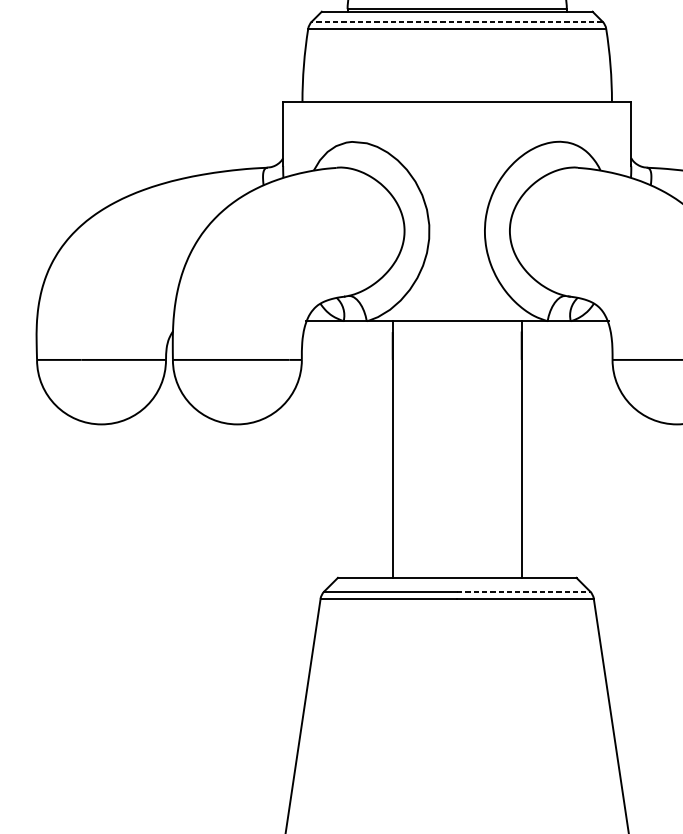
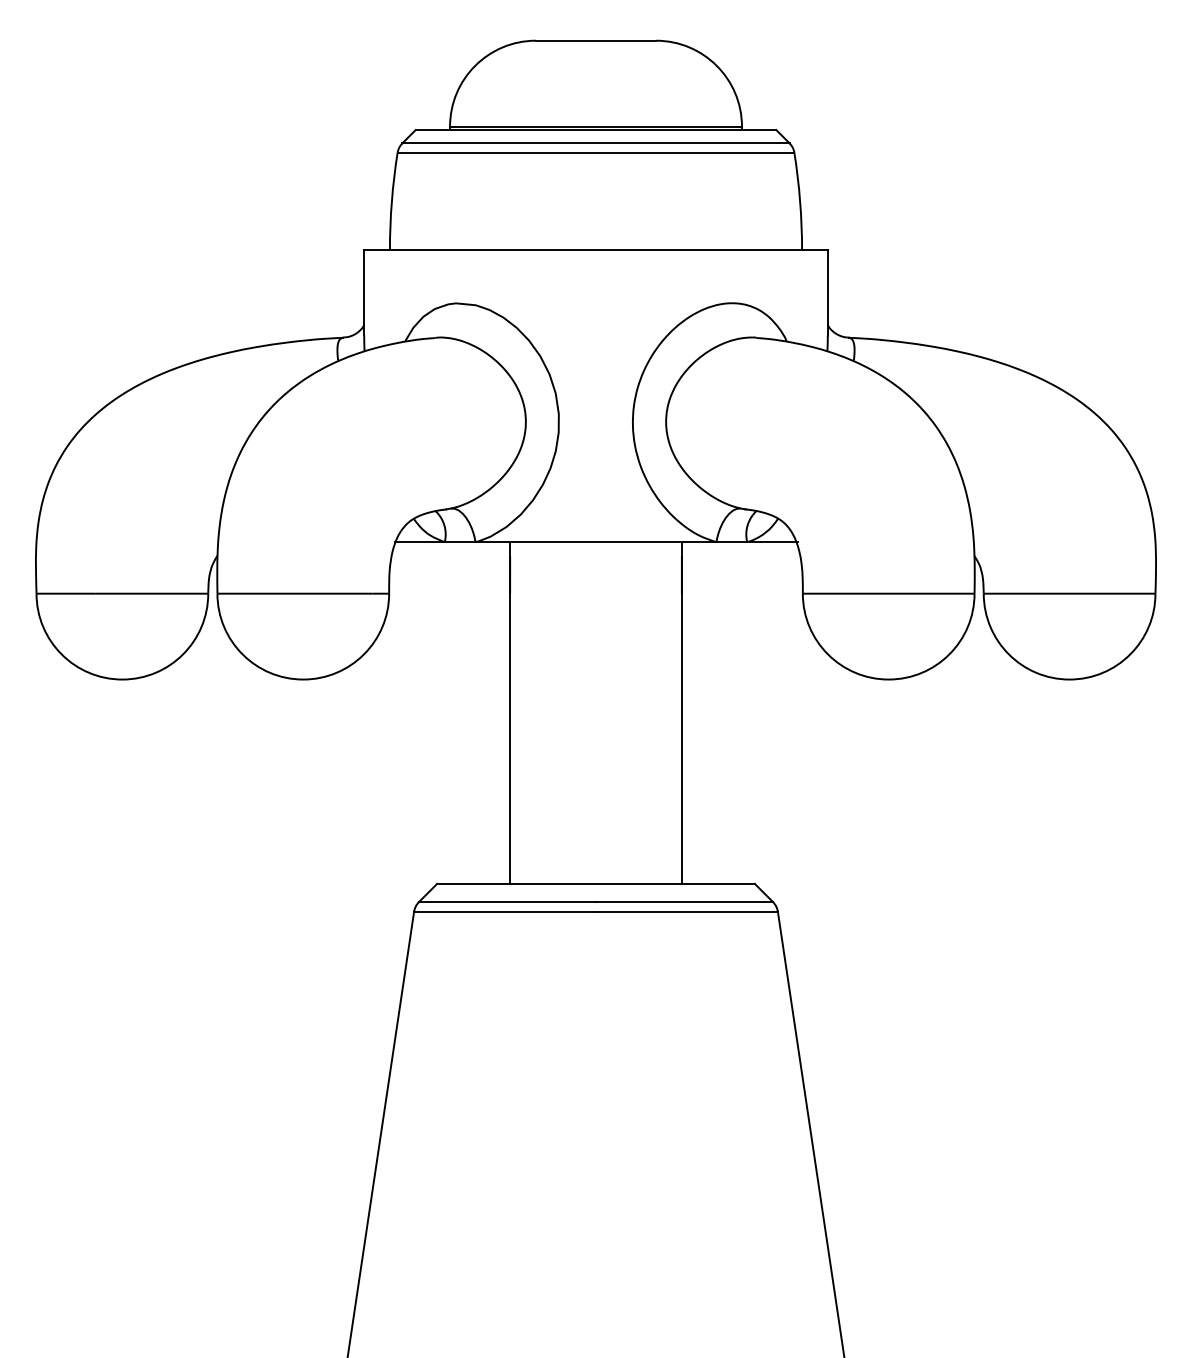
line: (457, 21) -> (596, 143), dashed -> solid
line: (523, 591) -> (684, 902), dashed -> solid

